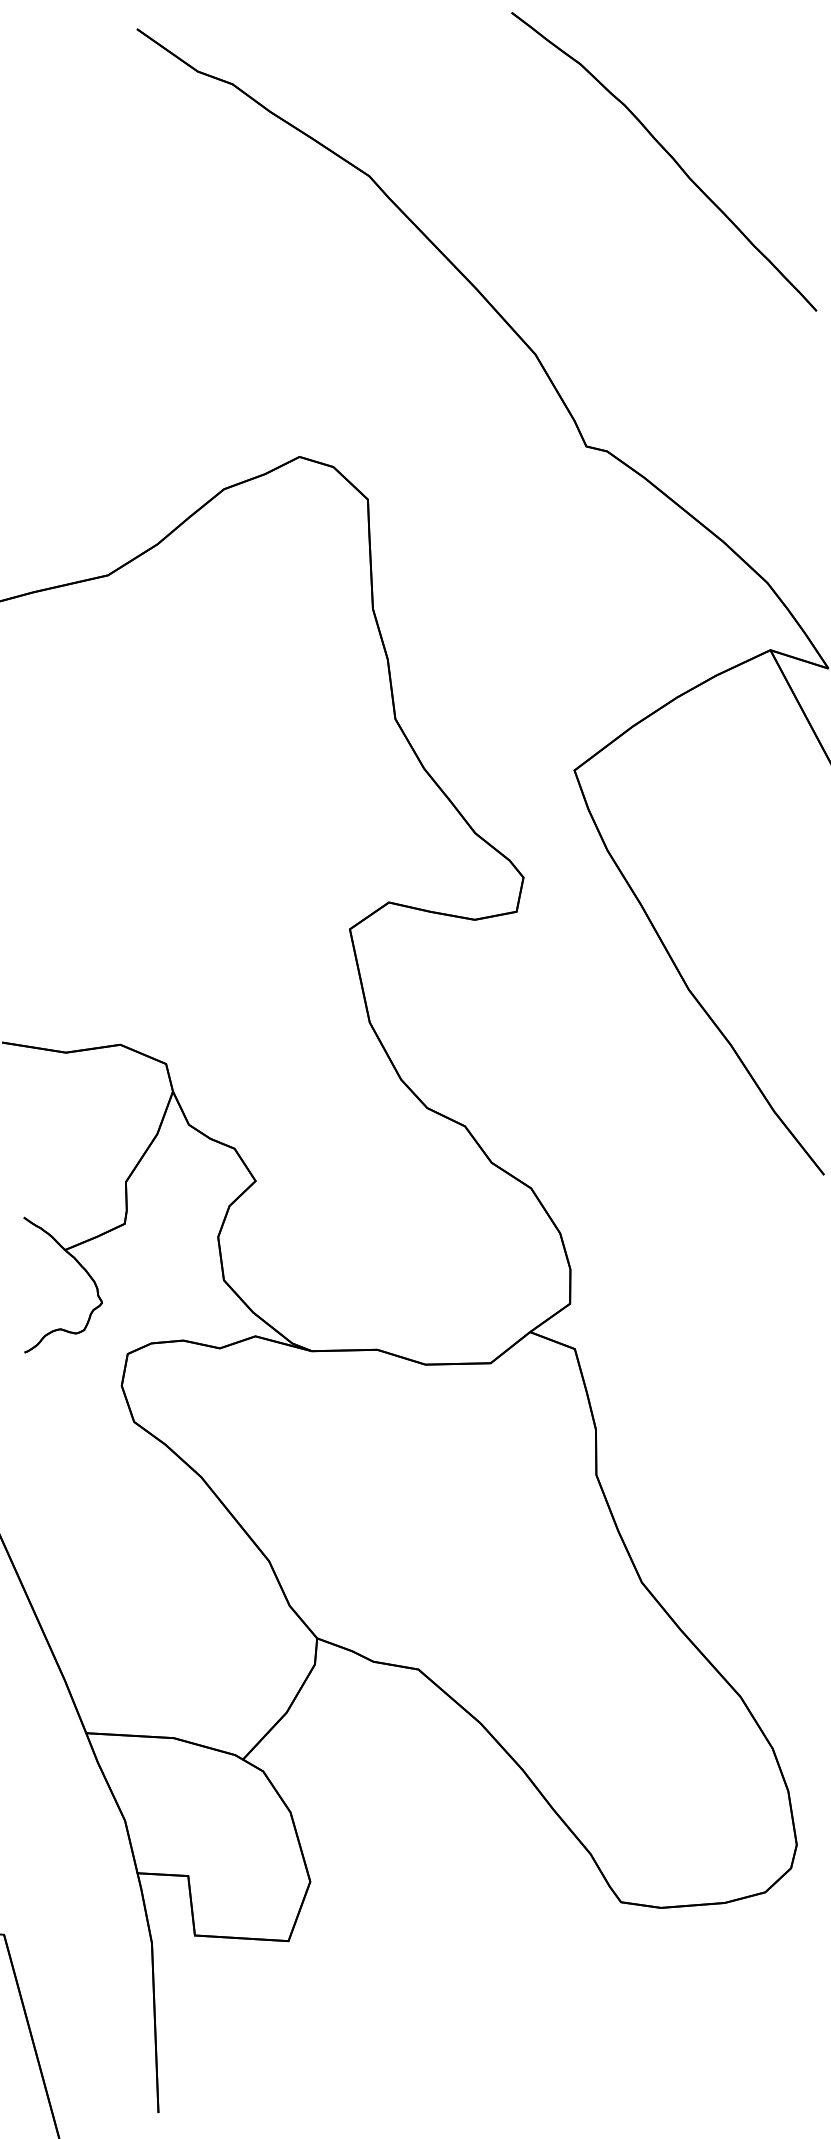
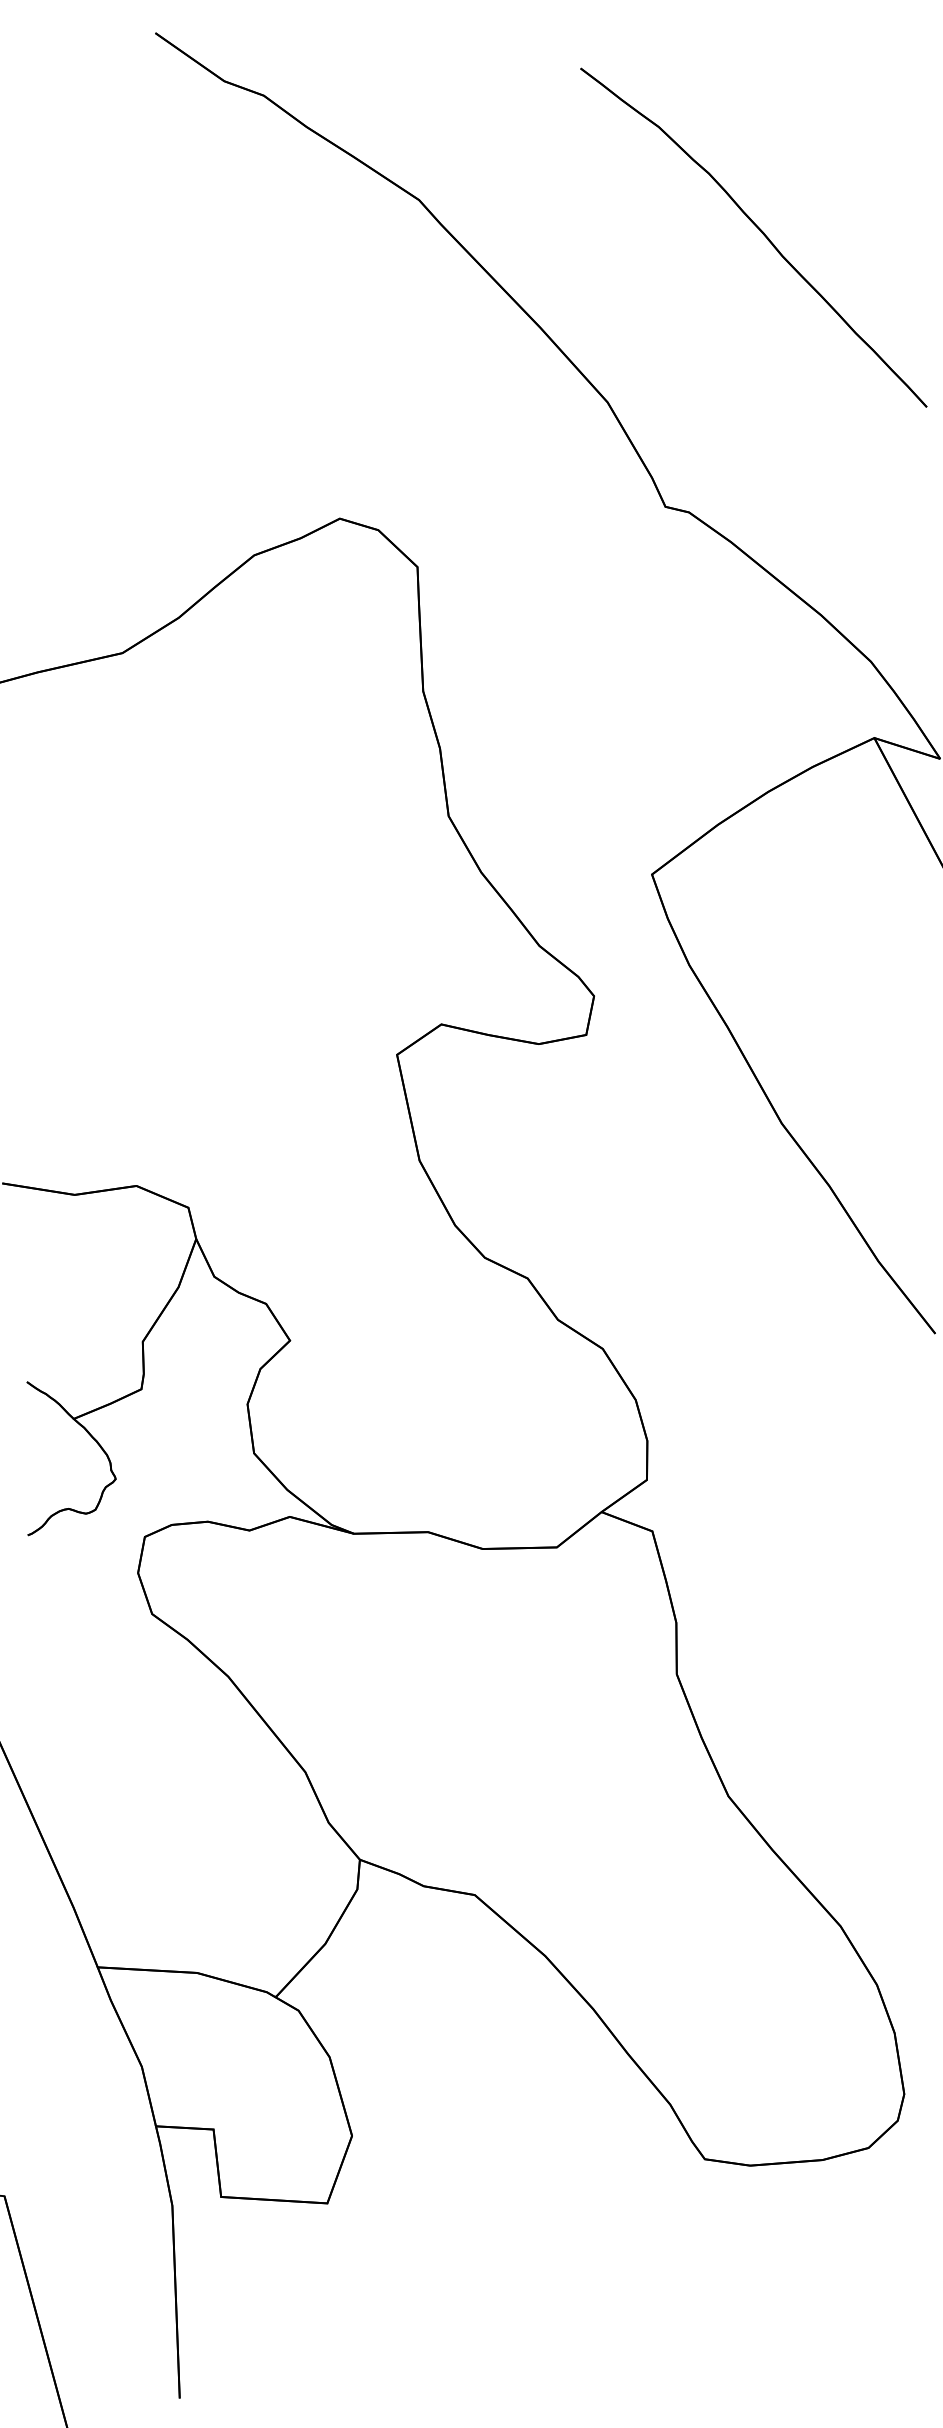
part: (669, 155) -> (759, 230), moved

